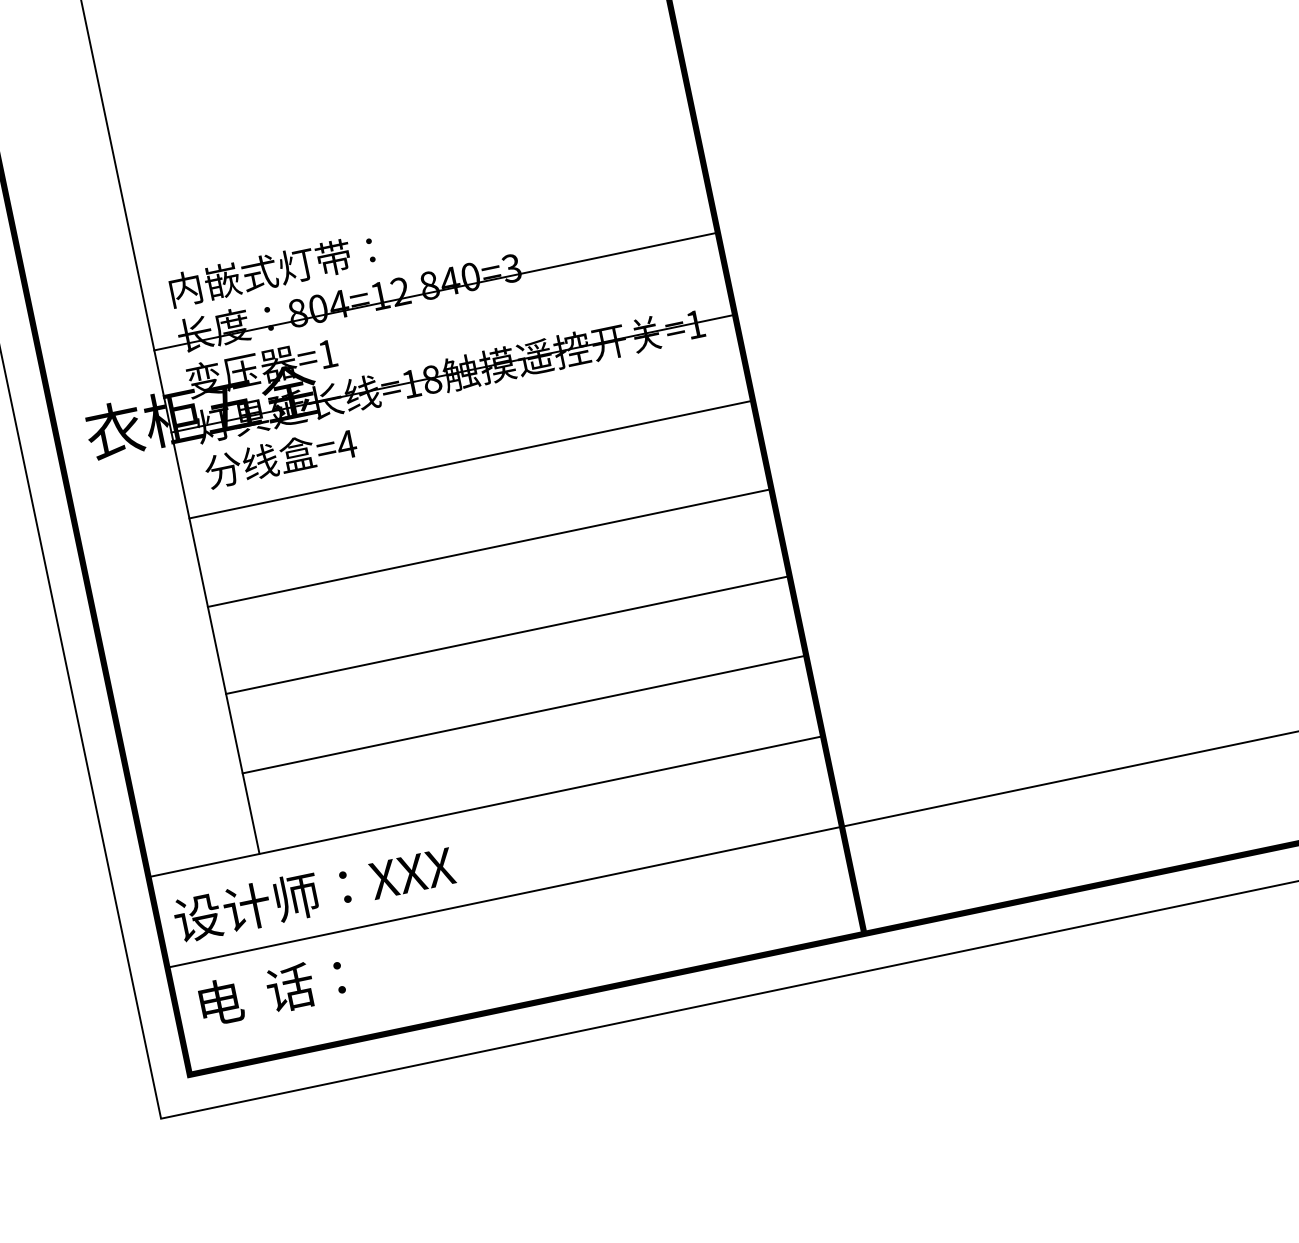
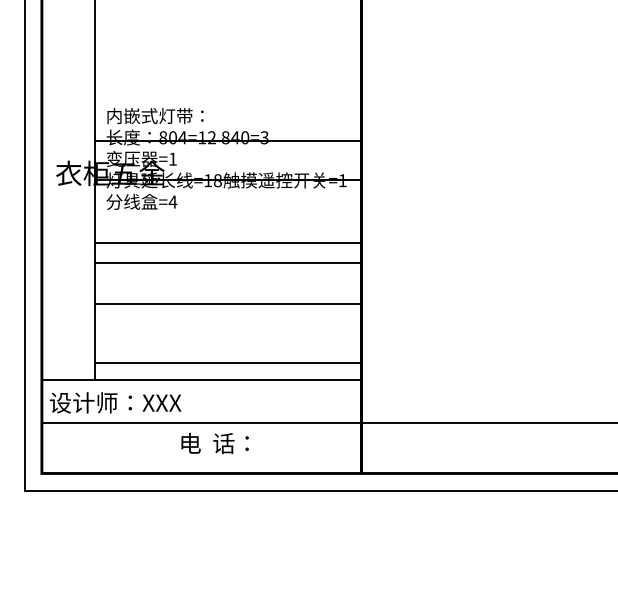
line: (469, 459) -> (227, 242), moved
line: (523, 714) -> (227, 362), moved
text: (270, 991) -> (214, 443), moved

